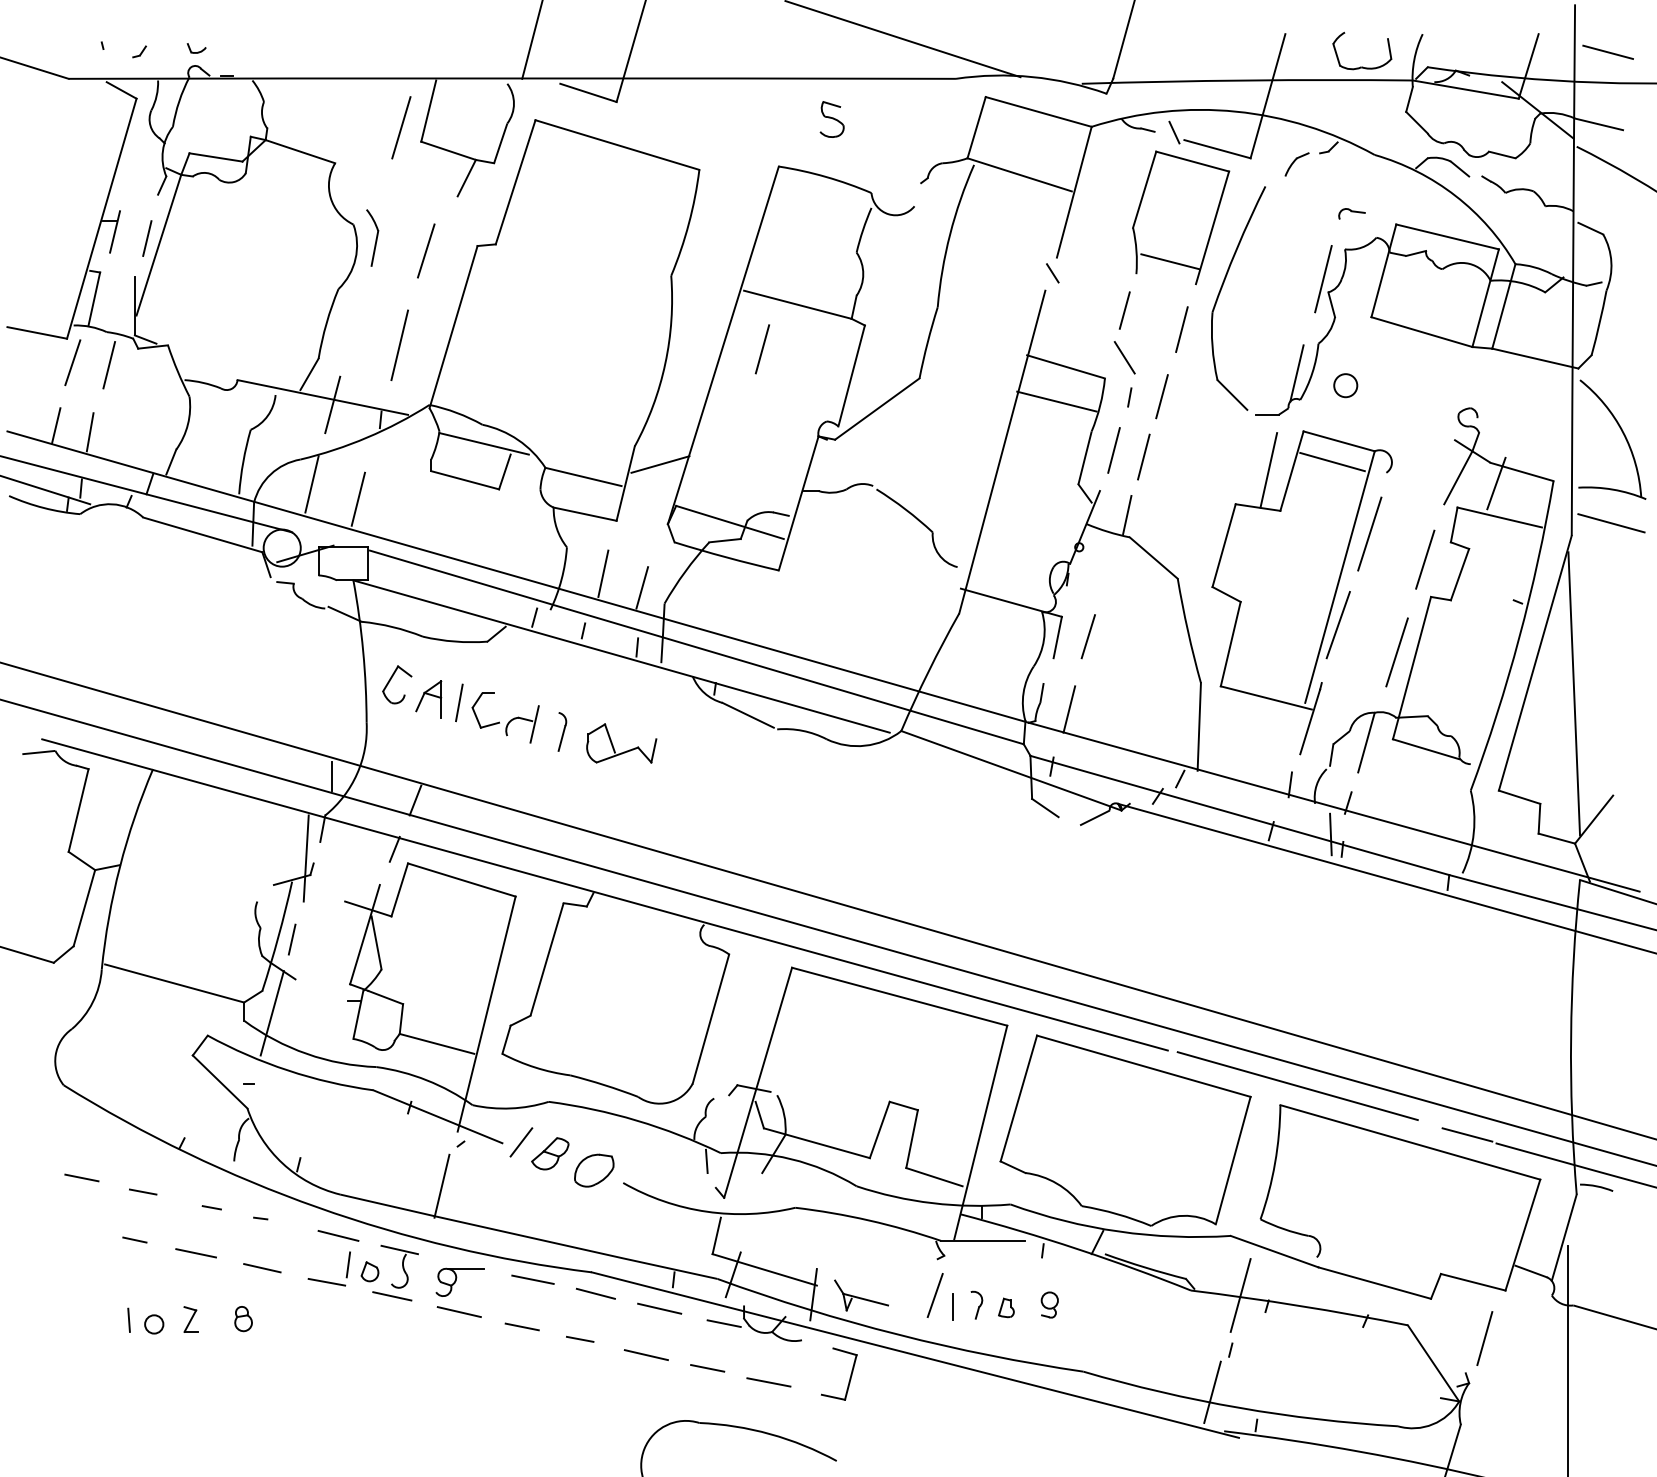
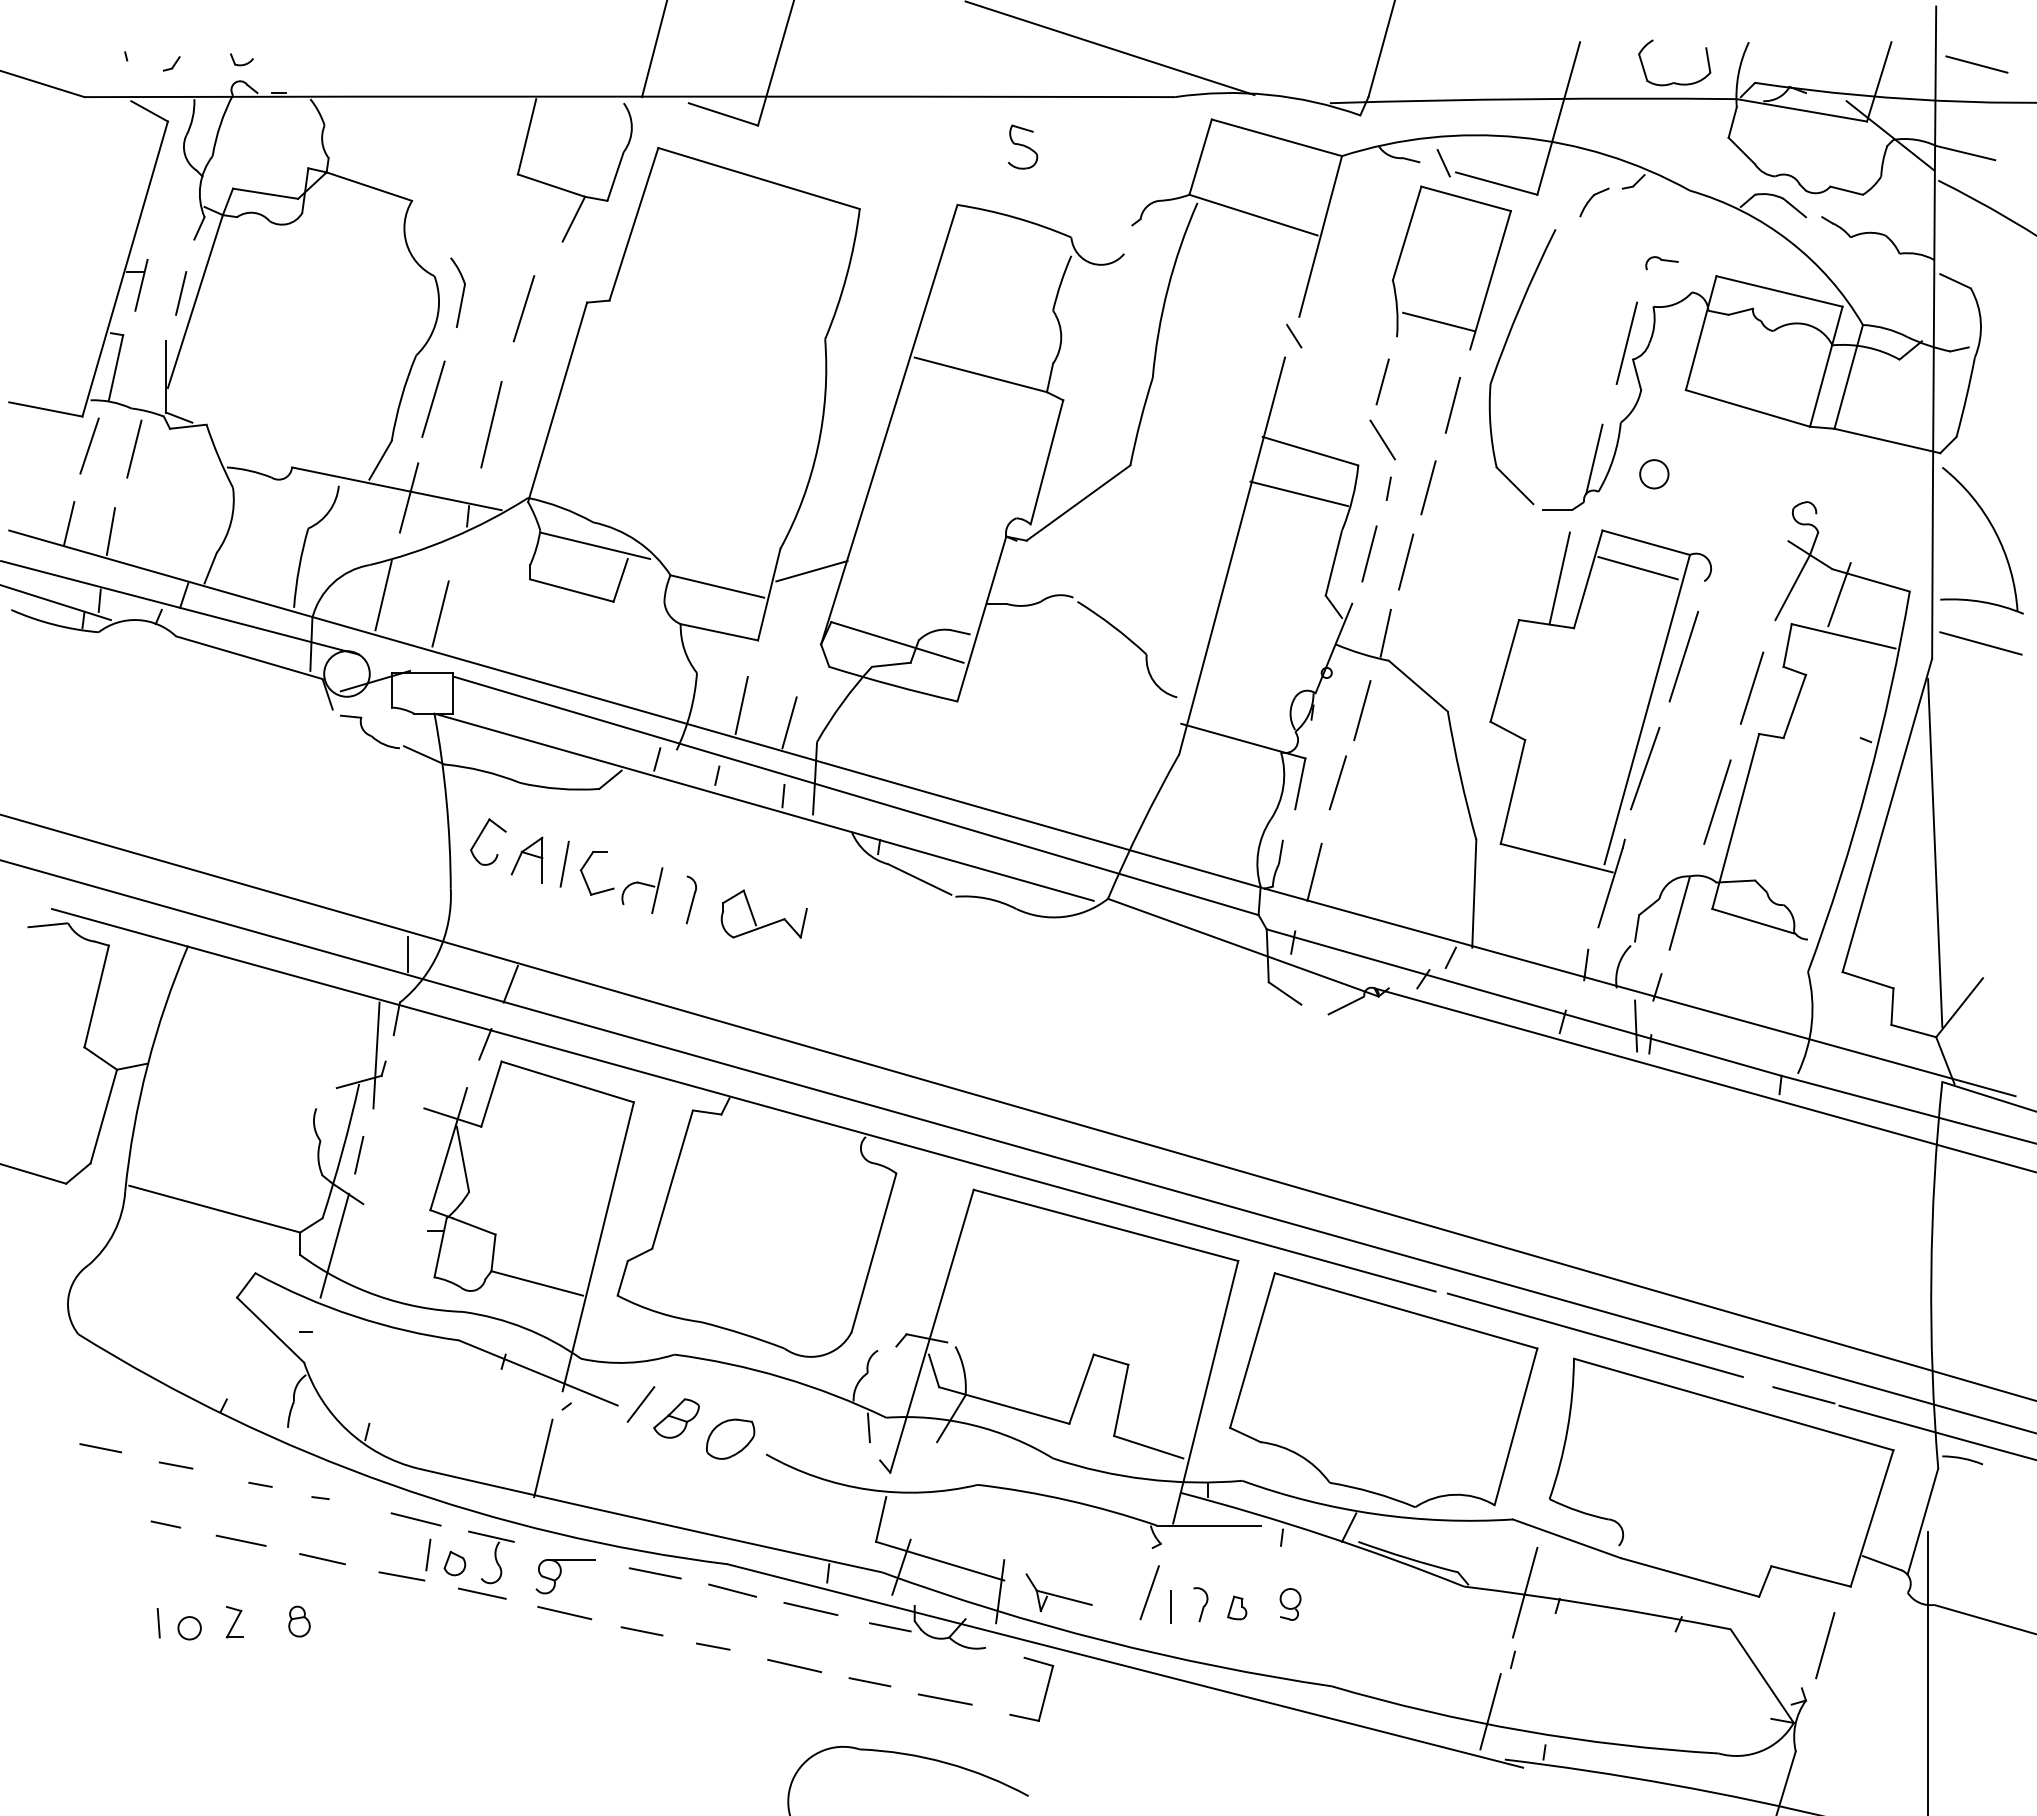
line: (401, 127) -> (433, 398), moved
line: (762, 349) -> (1362, 710), moved

